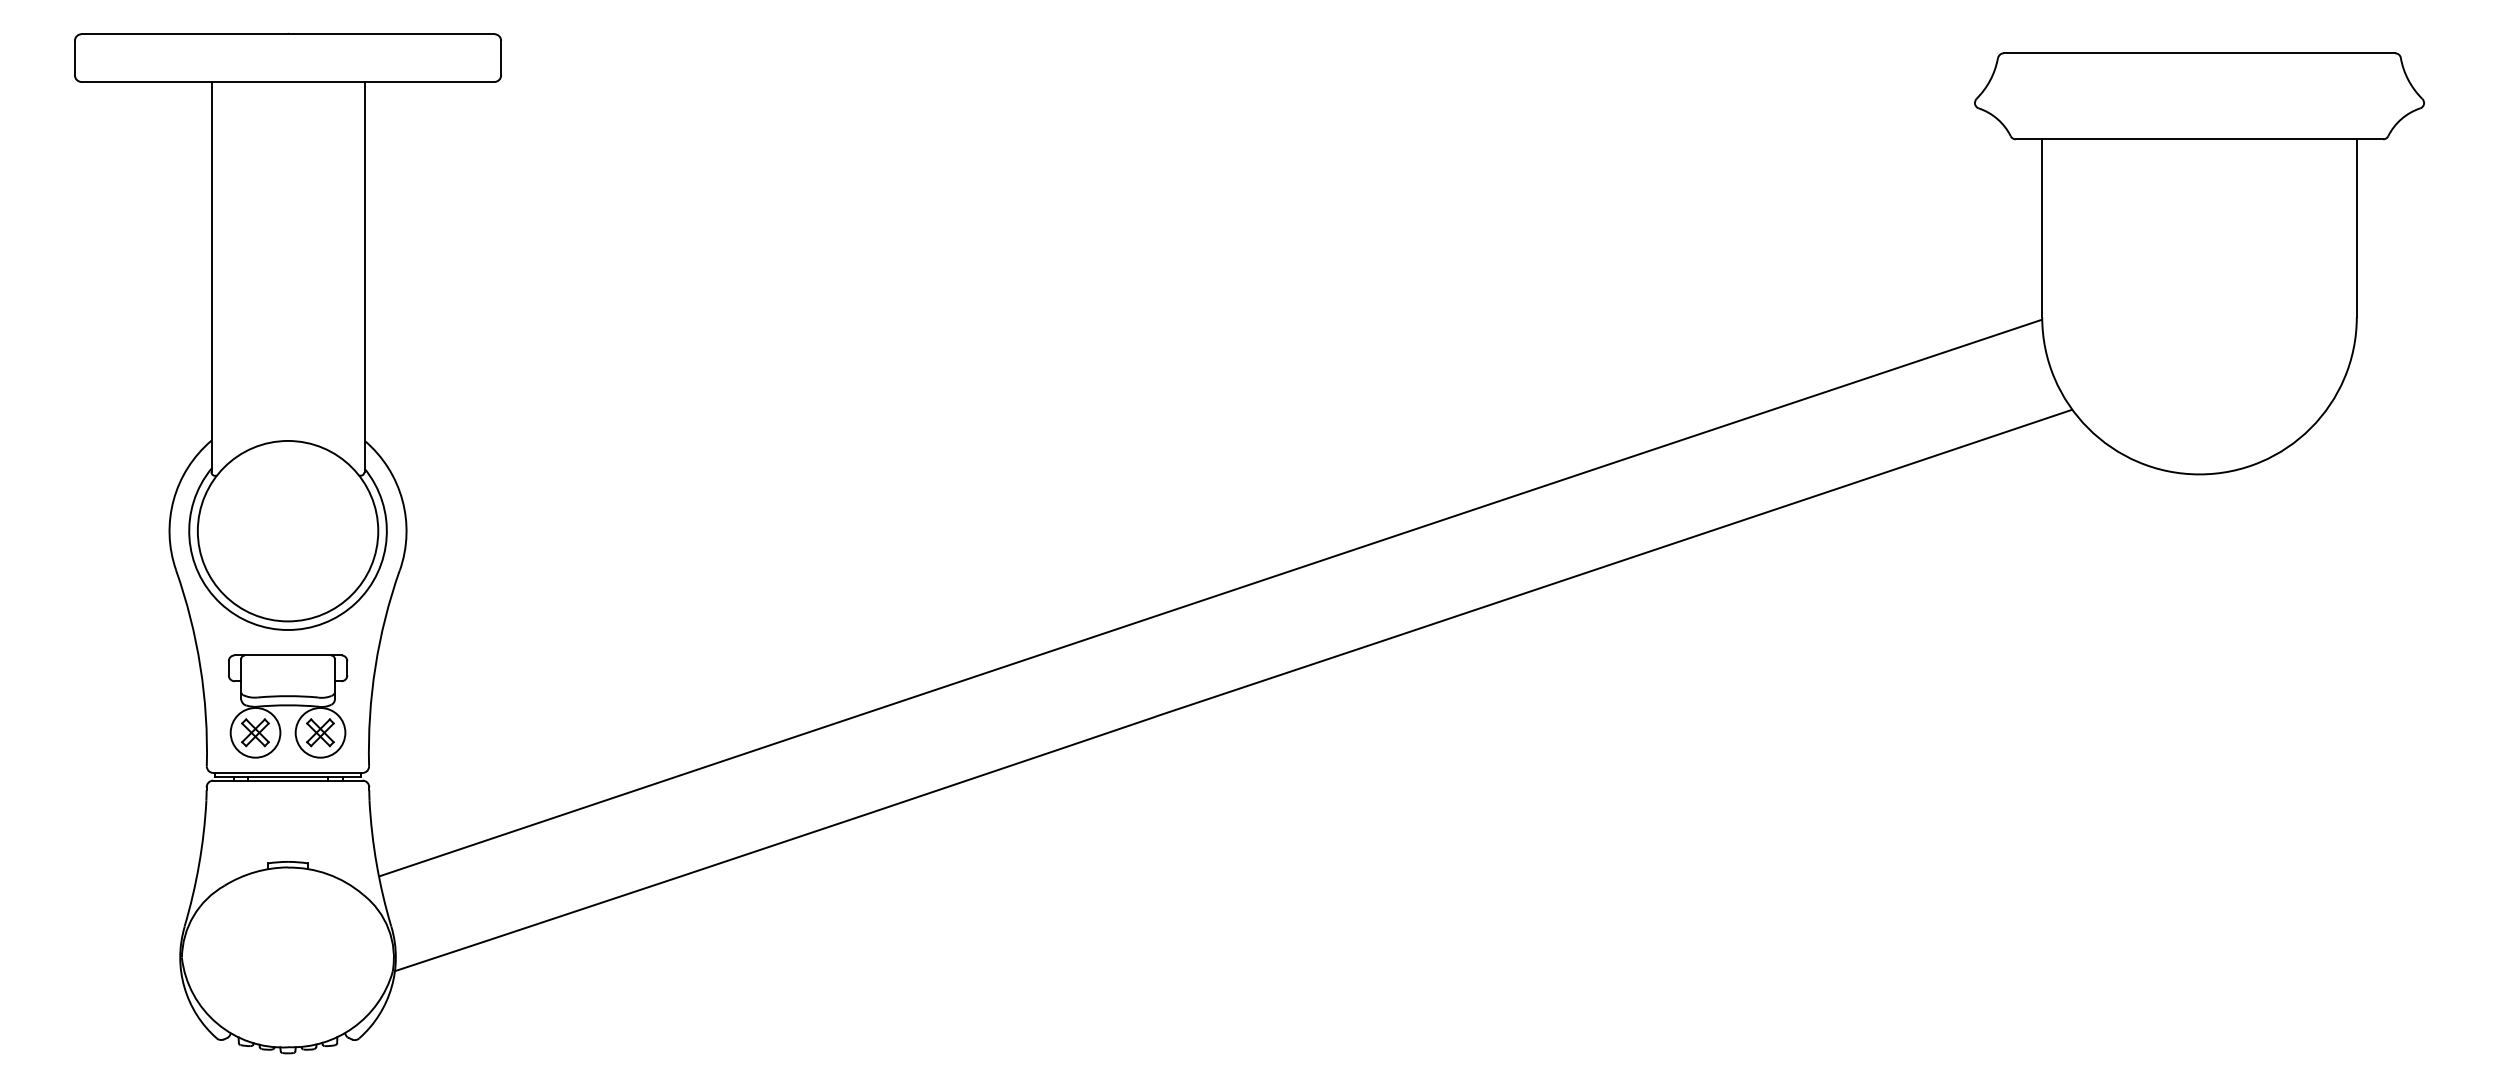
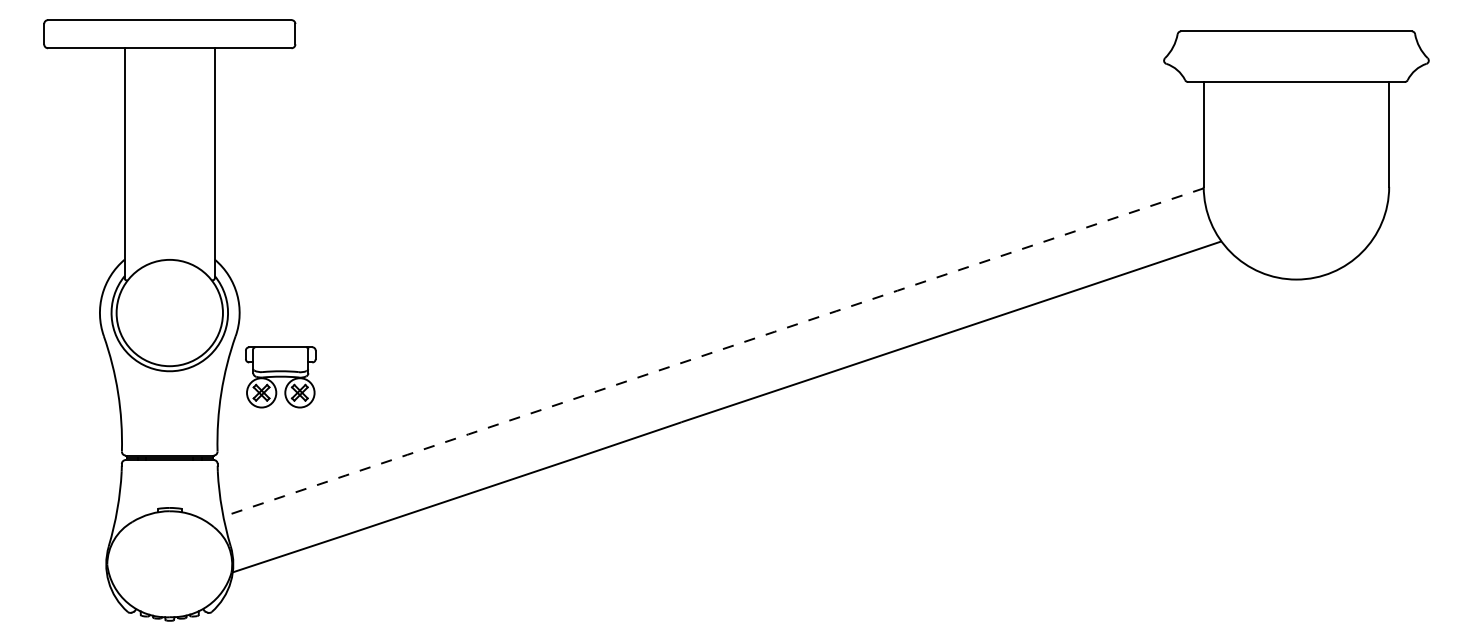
arc: (1210, 598) -> (713, 352), solid -> dashed
part: (287, 706) -> (280, 377), moved

